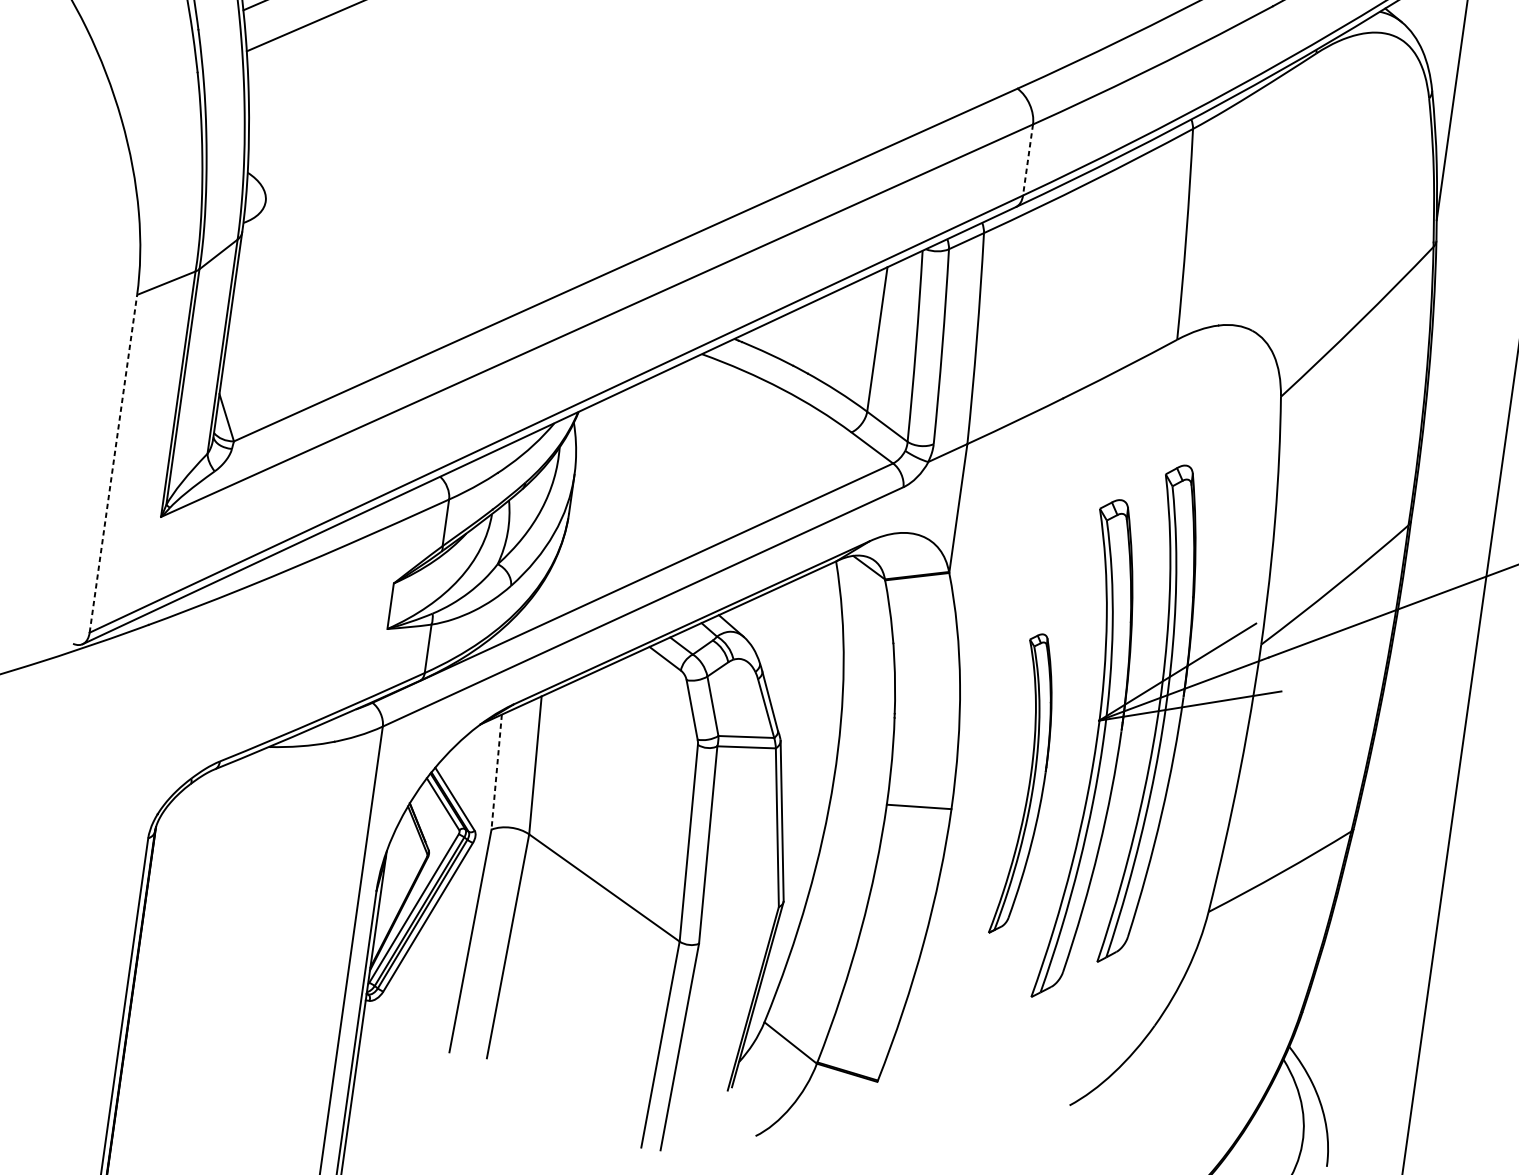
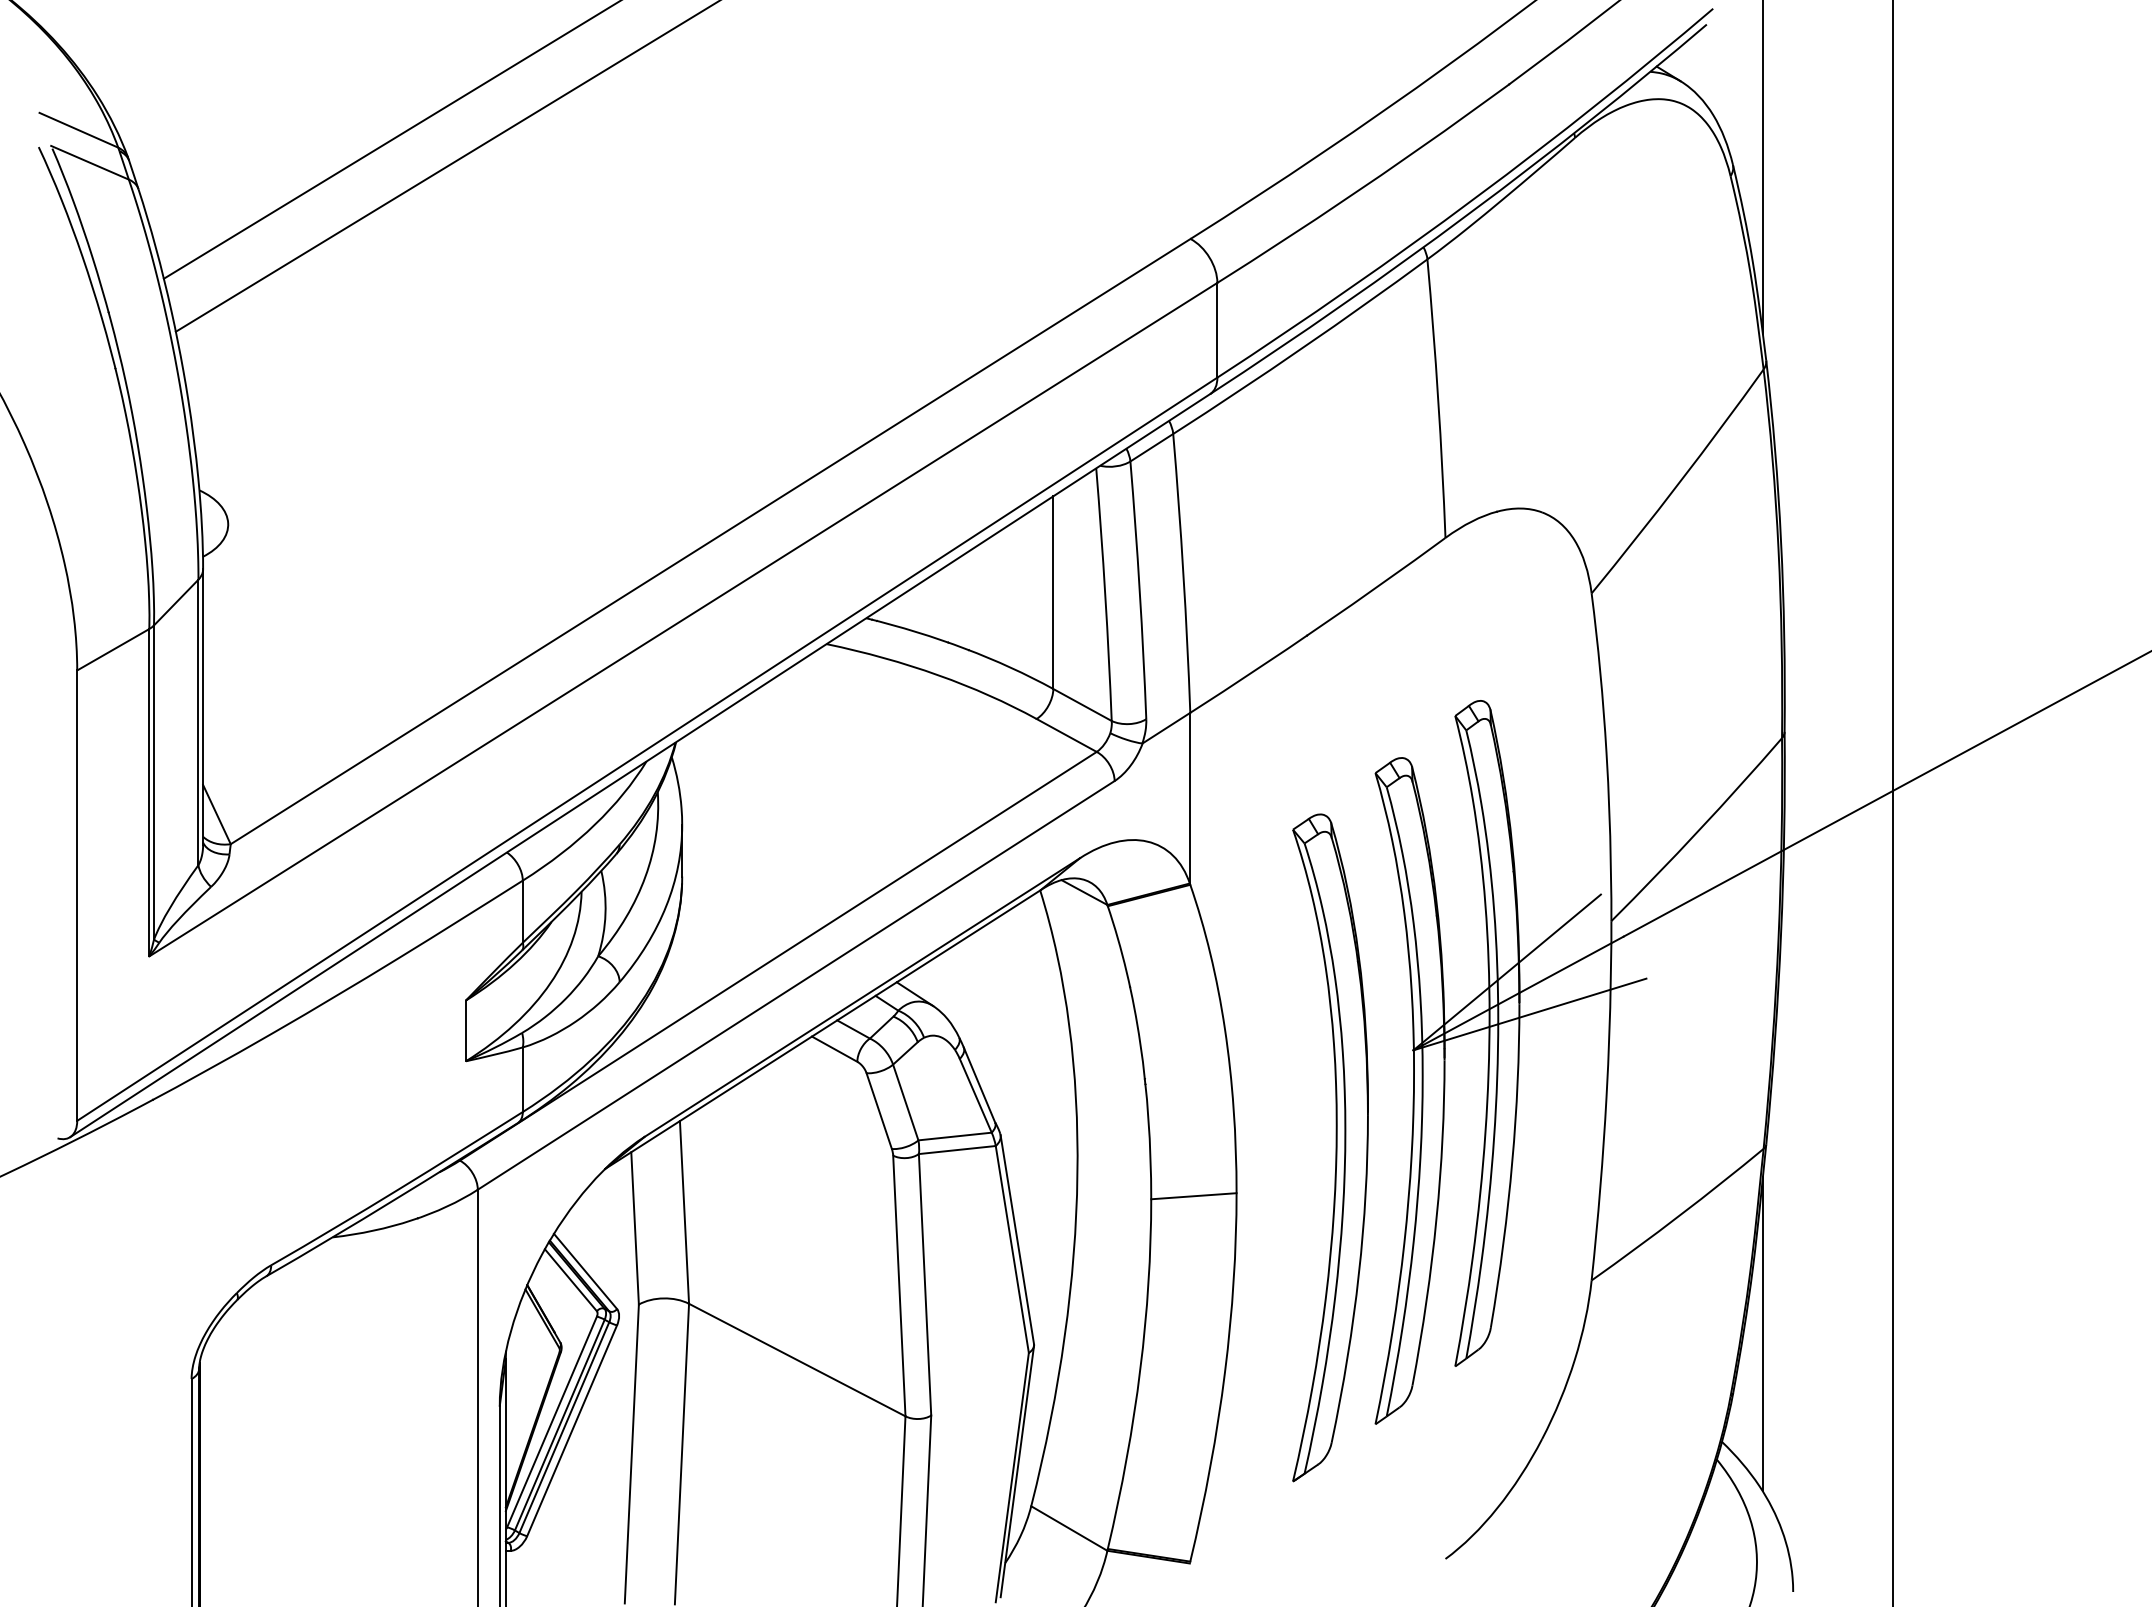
line: (1028, 160) -> (1217, 330), dashed -> solid
line: (113, 463) -> (77, 895), dashed -> solid
line: (496, 772) -> (635, 1228), dashed -> solid
part: (1026, 784) -> (1330, 1147), size x1.67
line: (1330, 970) -> (1762, 1334), added

